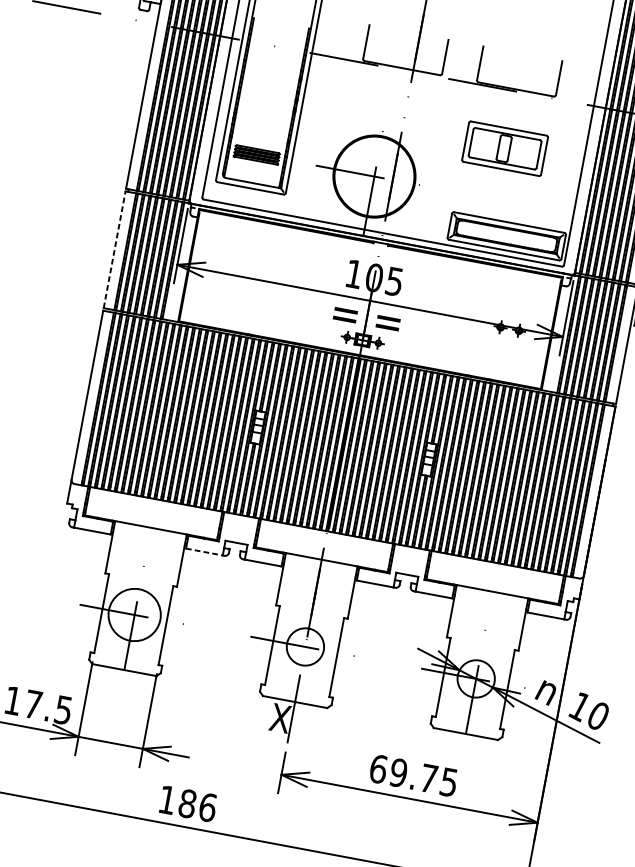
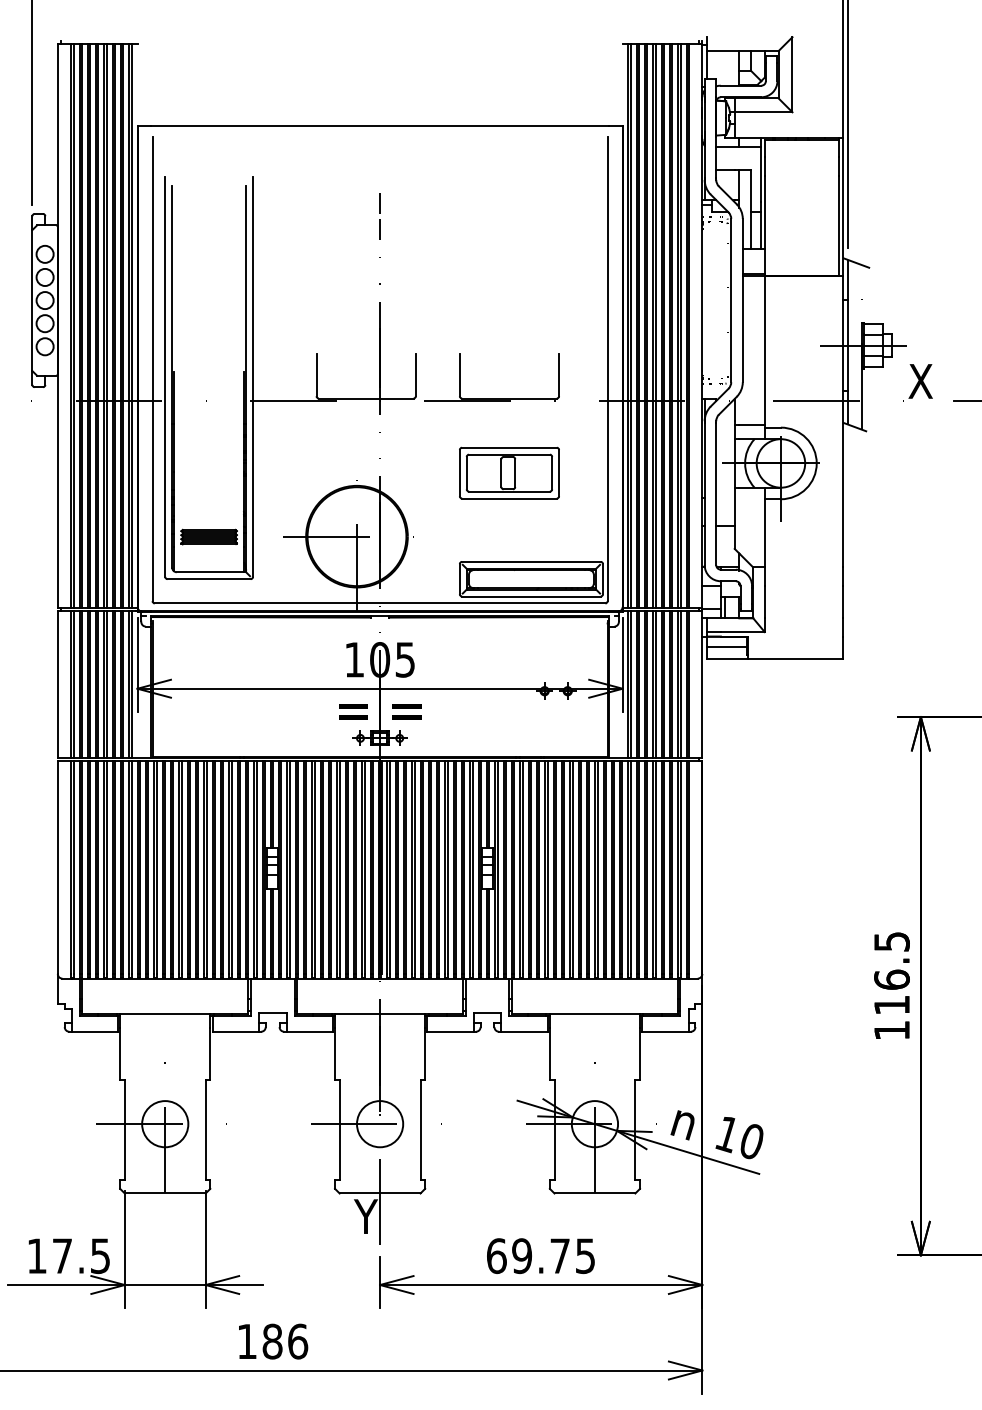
line: (114, 249) -> (57, 684), dashed -> solid
line: (205, 551) -> (236, 1031), dashed -> solid
circle: (134, 615) -> (165, 1124), size x0.71
text: (280, 718) -> (365, 1216), X -> Y

